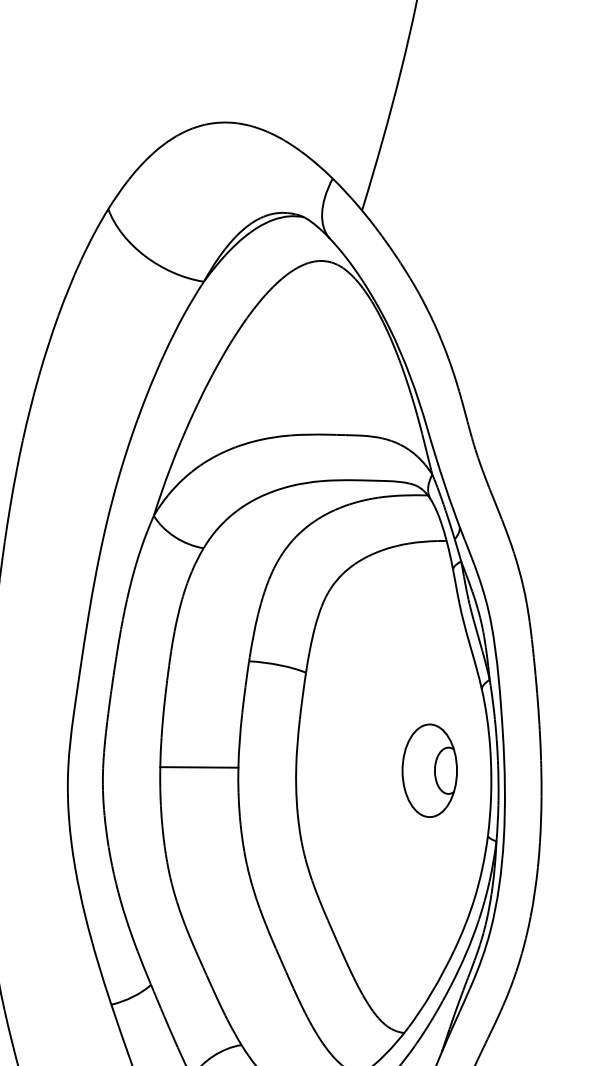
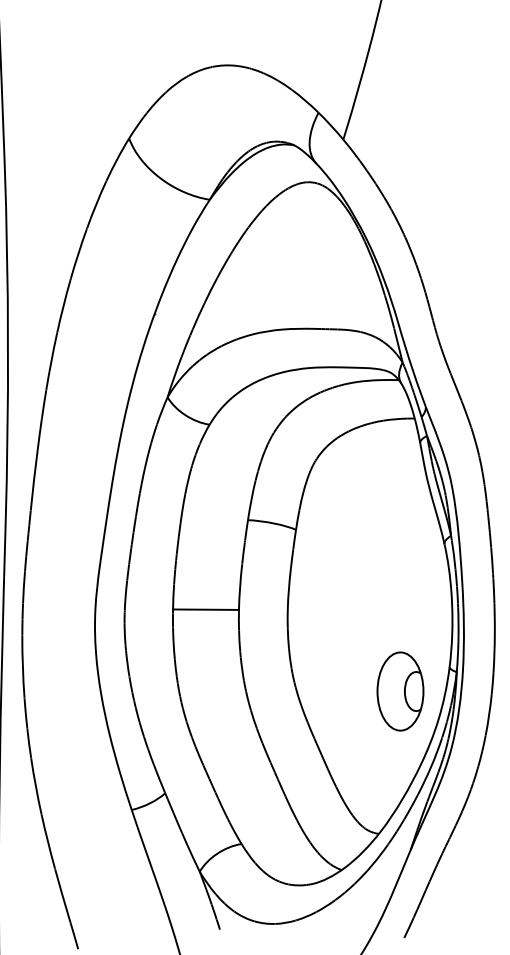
part: (429, 770) -> (400, 691), moved

